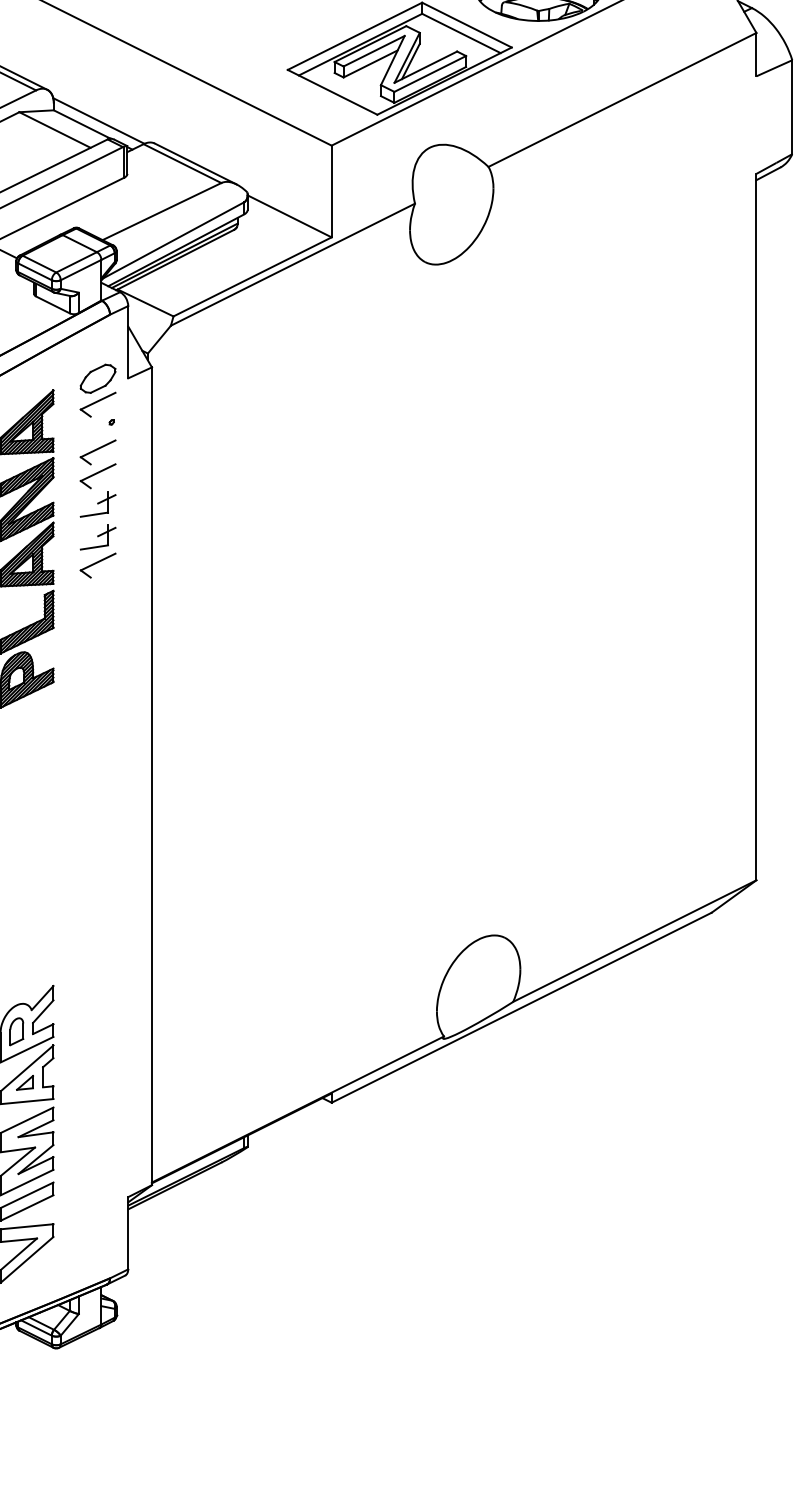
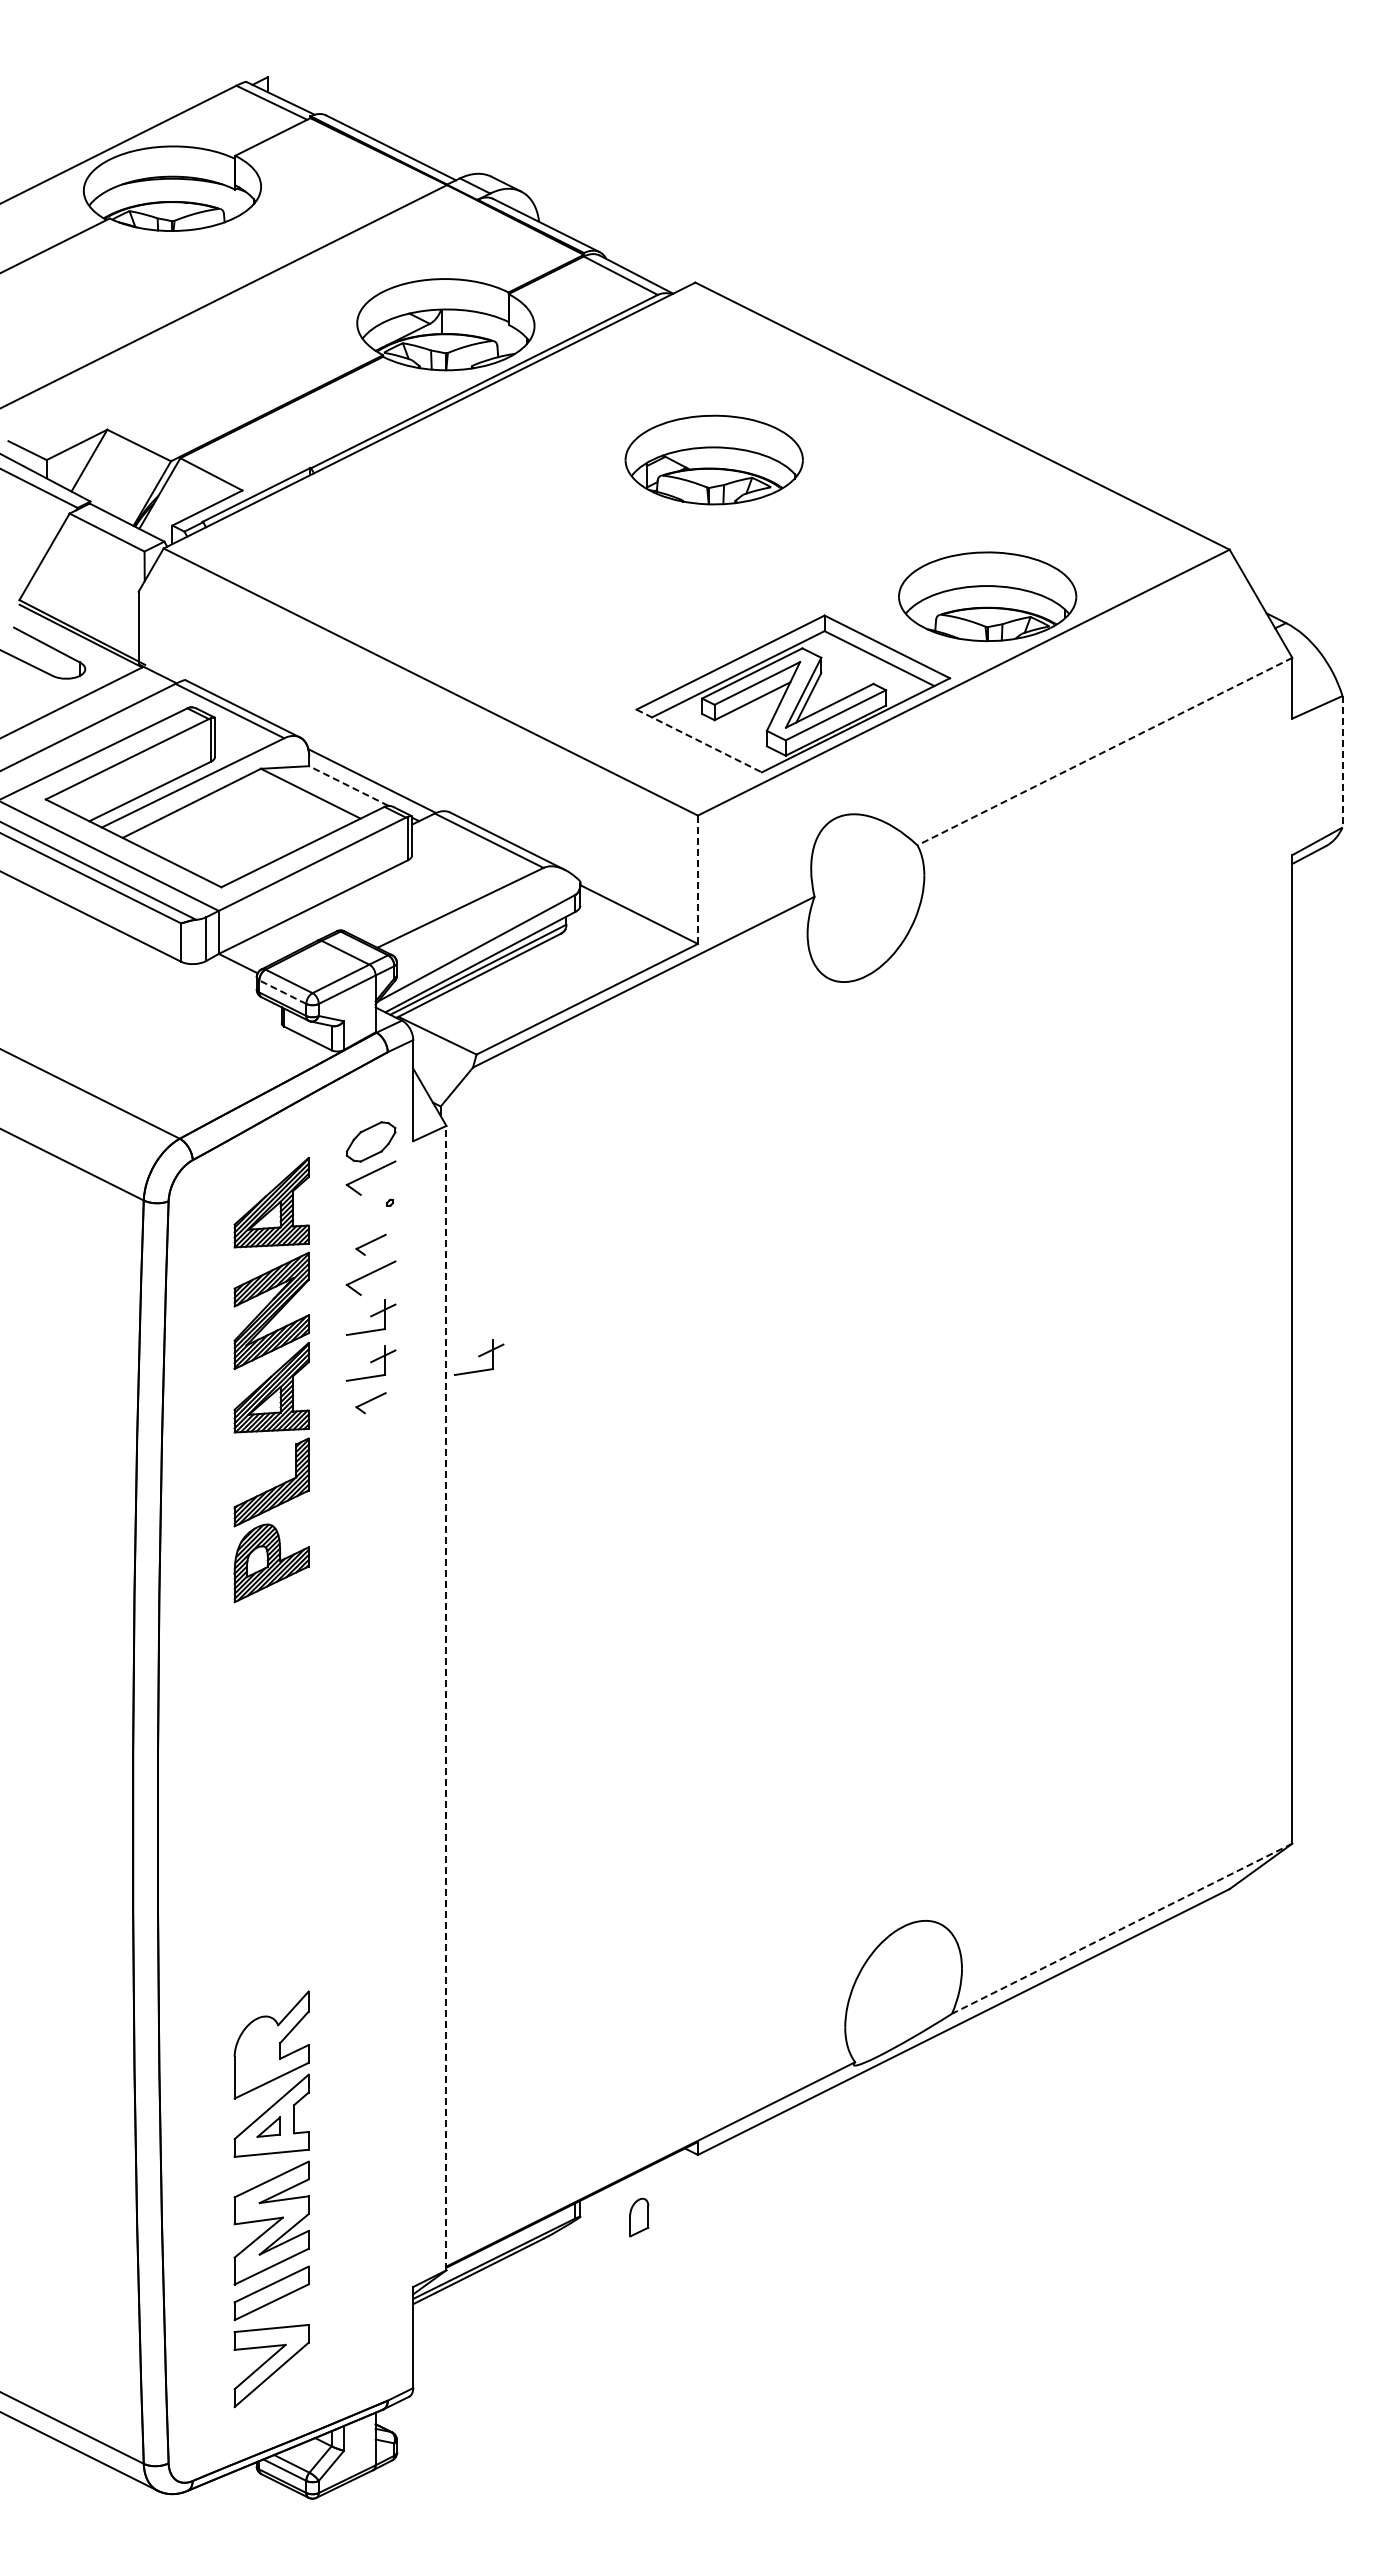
line: (332, 92) -> (699, 741), solid -> dashed
line: (622, 99) -> (1104, 751), solid -> dashed
line: (792, 106) -> (1342, 761), solid -> dashed
line: (81, 124) -> (348, 785), solid -> dashed
line: (331, 191) -> (697, 879), solid -> dashed
line: (34, 271) -> (282, 991), solid -> dashed
part: (97, 452) -> (370, 1244), size x0.6
part: (175, 532) -> (479, 1357), added
part: (97, 565) -> (370, 1402), size x0.6
line: (151, 775) -> (446, 1697), solid -> dashed
line: (634, 940) -> (1121, 1928), solid -> dashed
part: (16, 1031) -> (639, 2217), moved

